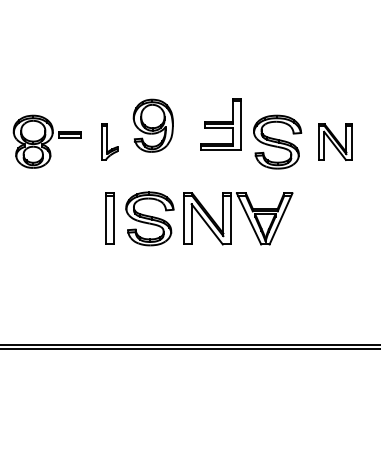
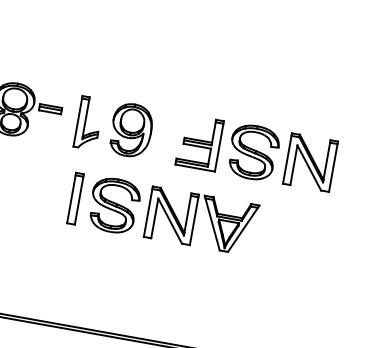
part: (220, 124) -> (199, 143), moved
part: (152, 125) -> (130, 129), moved
part: (335, 141) -> (310, 162), size x1.43
part: (109, 142) -> (88, 123), size x1.43

